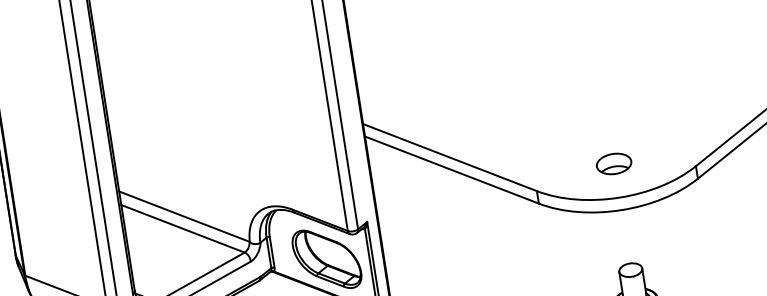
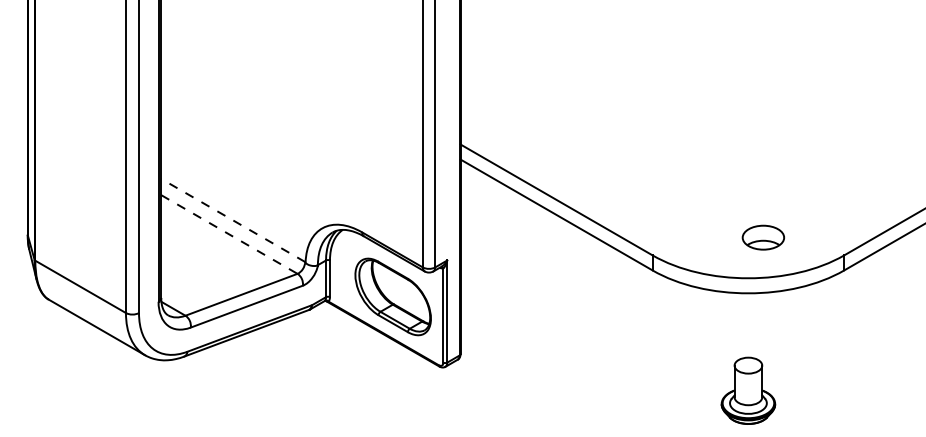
part: (613, 163) -> (762, 237), moved
line: (183, 216) -> (232, 220), solid -> dashed
line: (183, 228) -> (229, 234), solid -> dashed

